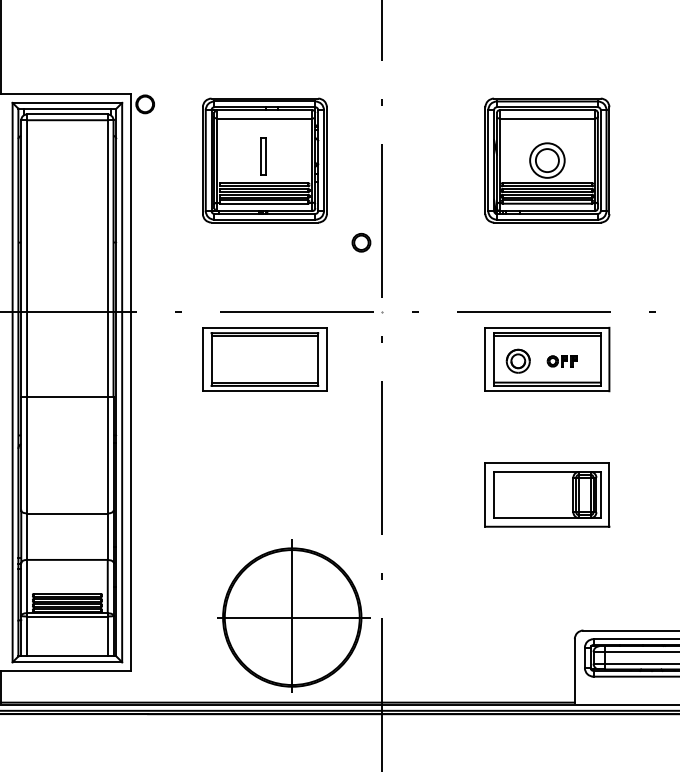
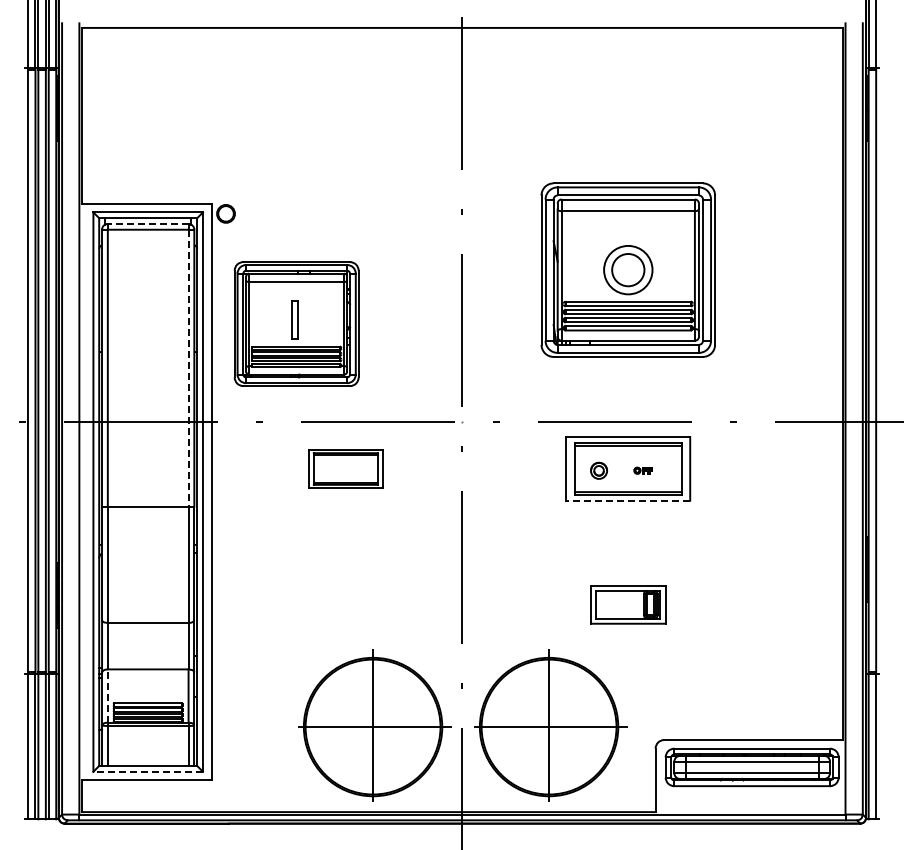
line: (66, 114) -> (147, 223), solid -> dashed
part: (264, 160) -> (296, 323), moved
part: (546, 160) -> (627, 269), size x1.4
part: (361, 243) -> (442, 352), removed
line: (107, 259) -> (188, 368), solid -> dashed
part: (264, 359) -> (345, 468), size x0.6
part: (517, 361) -> (598, 470), size x0.7
part: (561, 361) -> (642, 470), size x0.6
line: (547, 391) -> (628, 500), solid -> dashed
part: (547, 495) -> (628, 604), size x0.6
line: (26, 587) -> (107, 696), solid -> dashed
part: (469, 616) -> (550, 725), added
line: (67, 662) -> (148, 771), solid -> dashed

